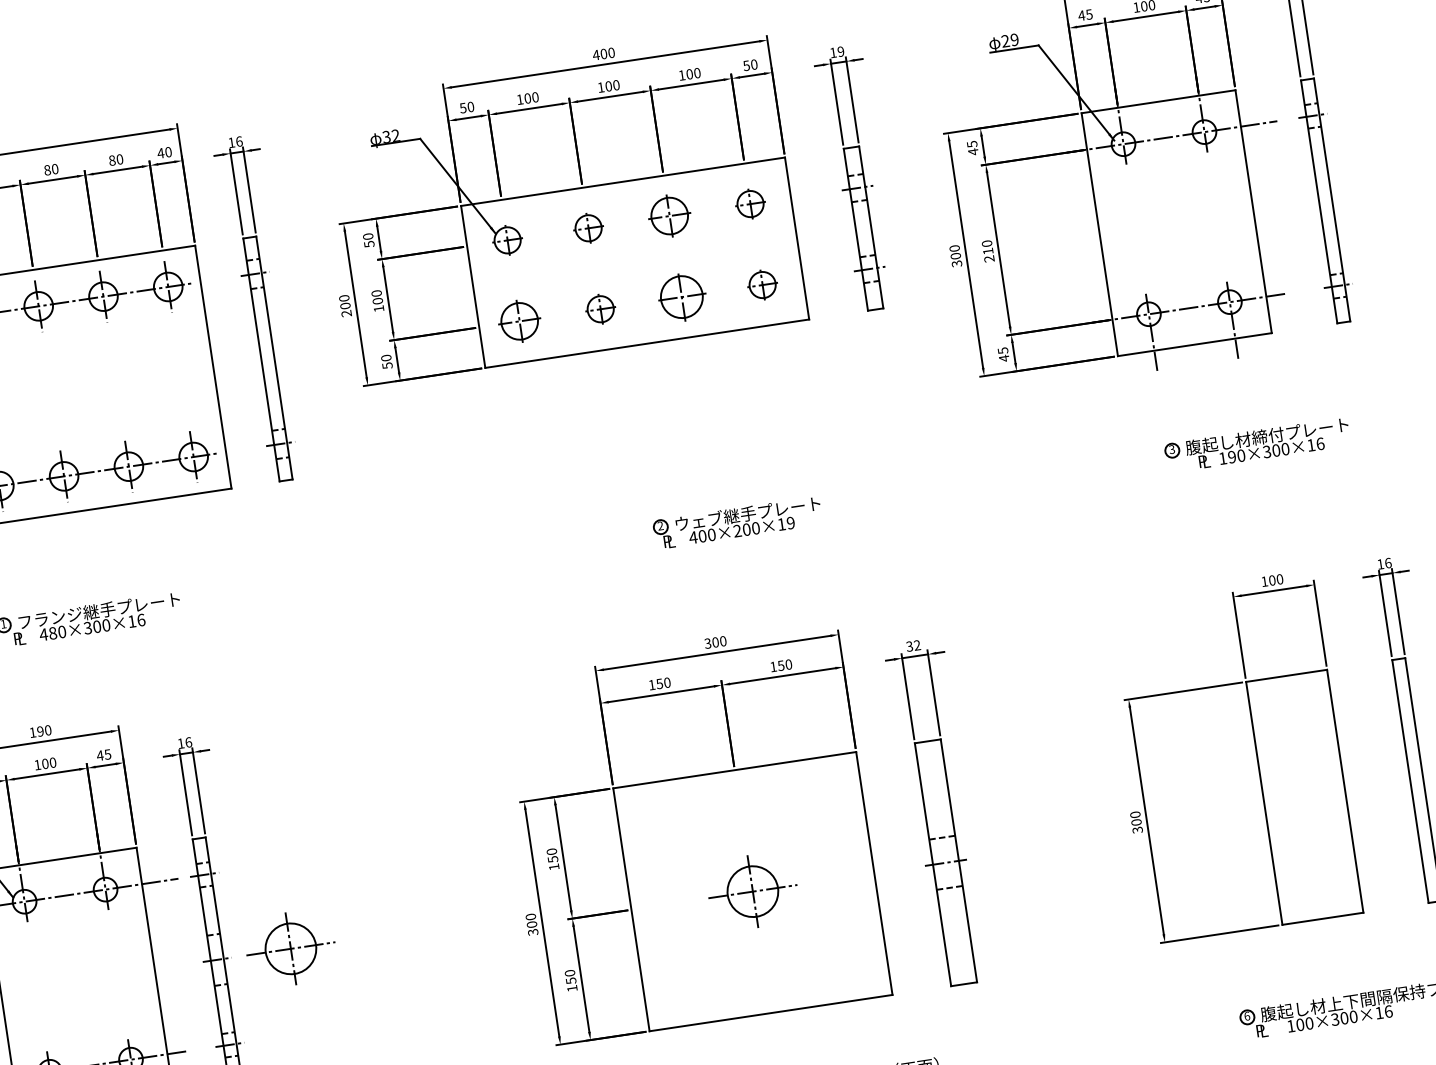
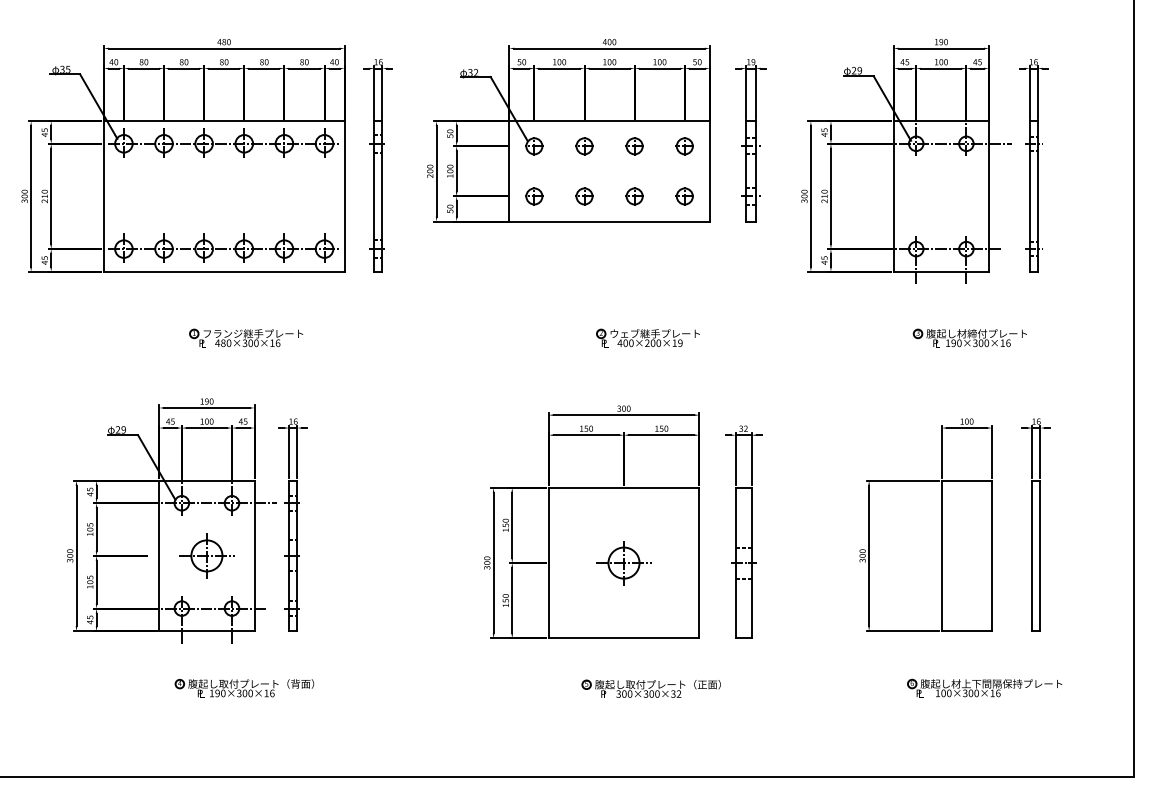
part: (669, 216) -> (634, 146), size x0.71
part: (681, 297) -> (634, 196), size x0.62
part: (519, 321) -> (534, 196), size x0.71
part: (290, 948) -> (206, 555), moved

